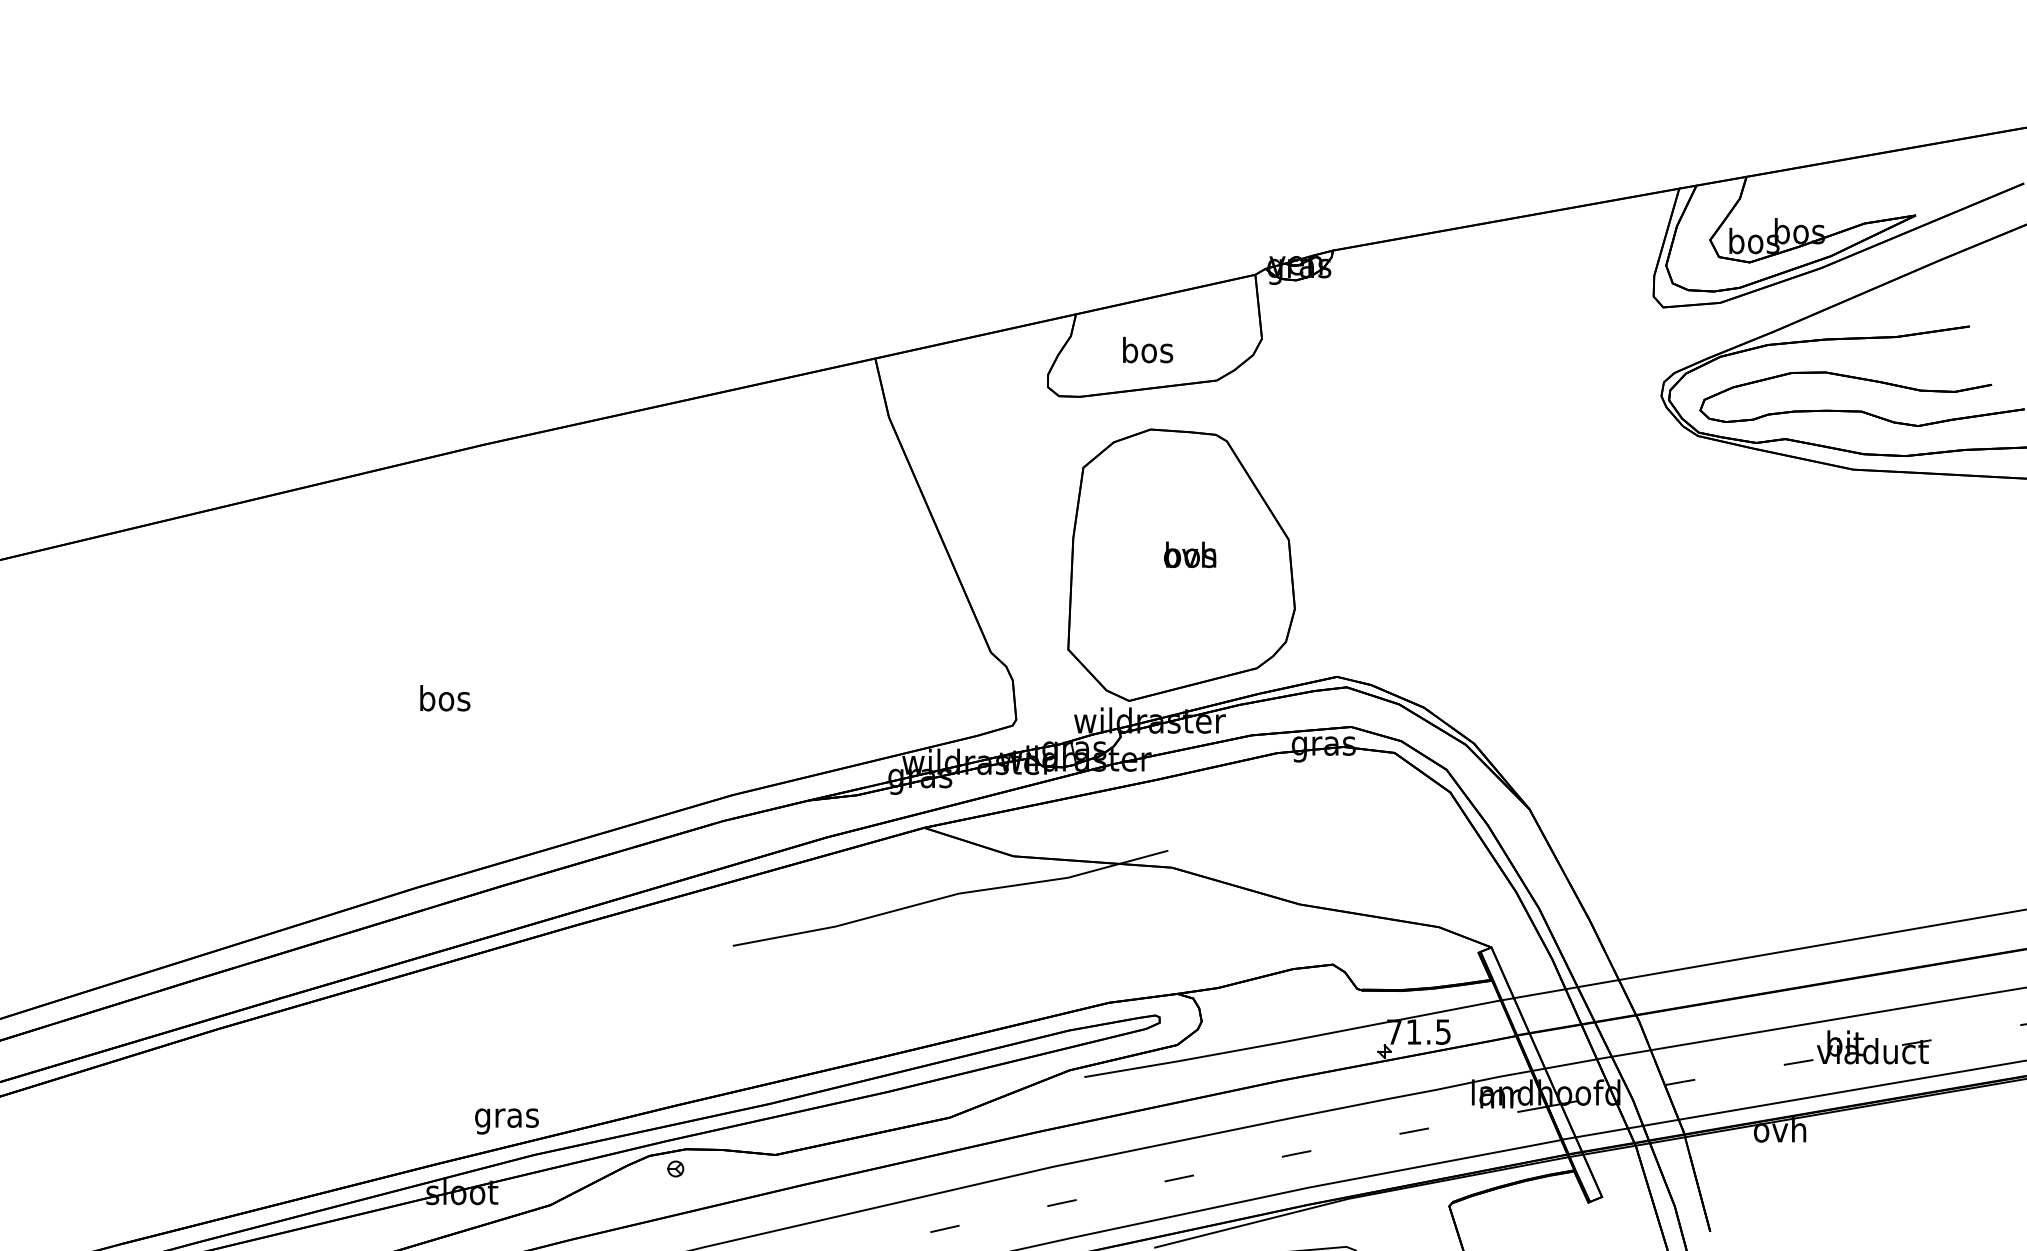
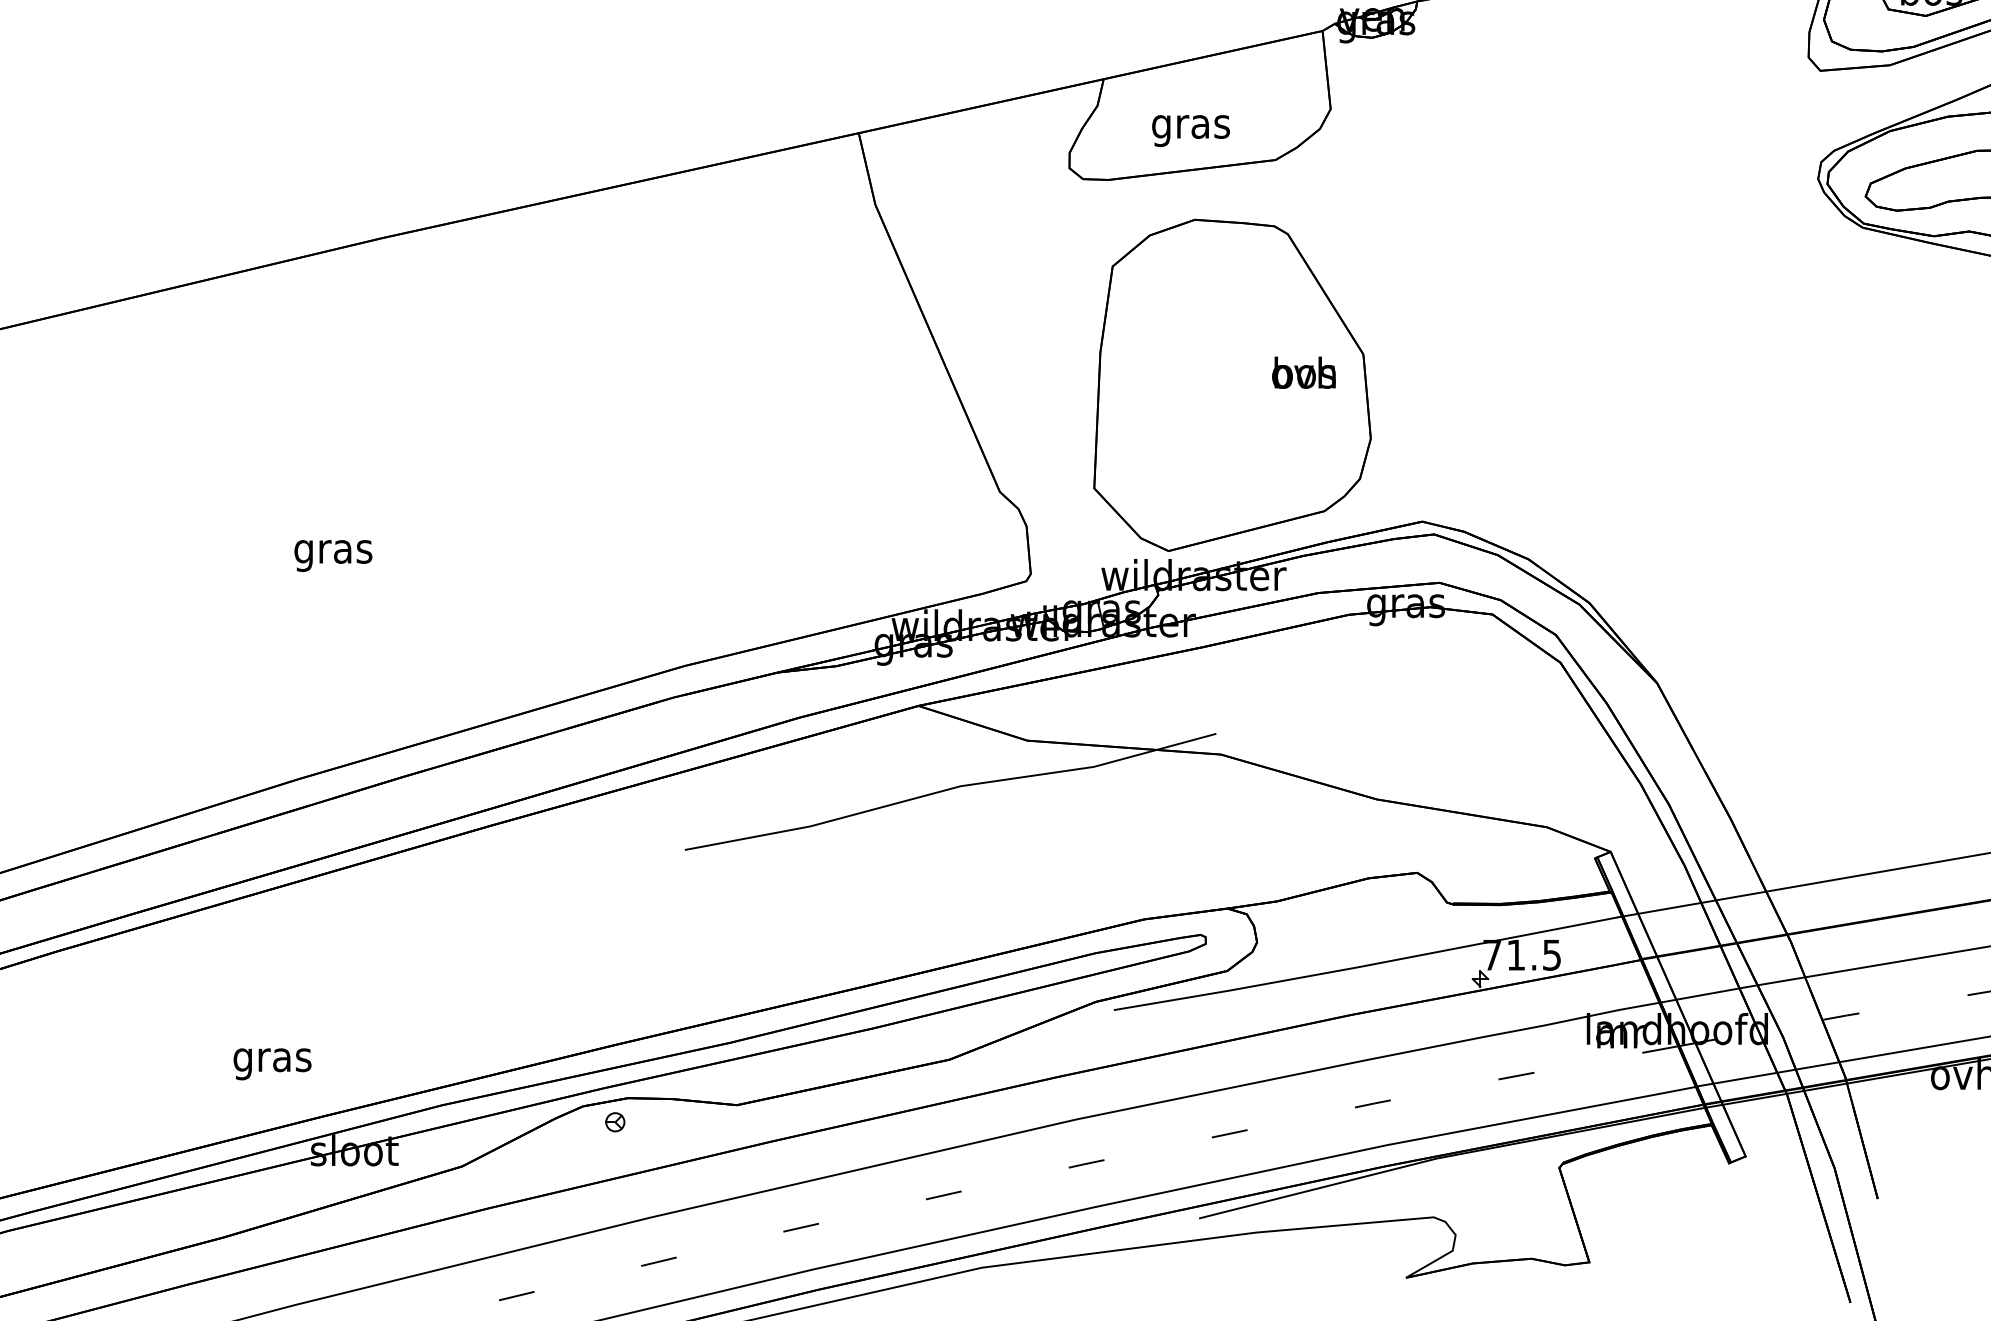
text: (1147, 352) -> (1190, 125), bos -> gras
text: (1190, 554) -> (1304, 372), moved
text: (444, 701) -> (333, 551), bos -> gras
text: (506, 1121) -> (271, 1064), moved

